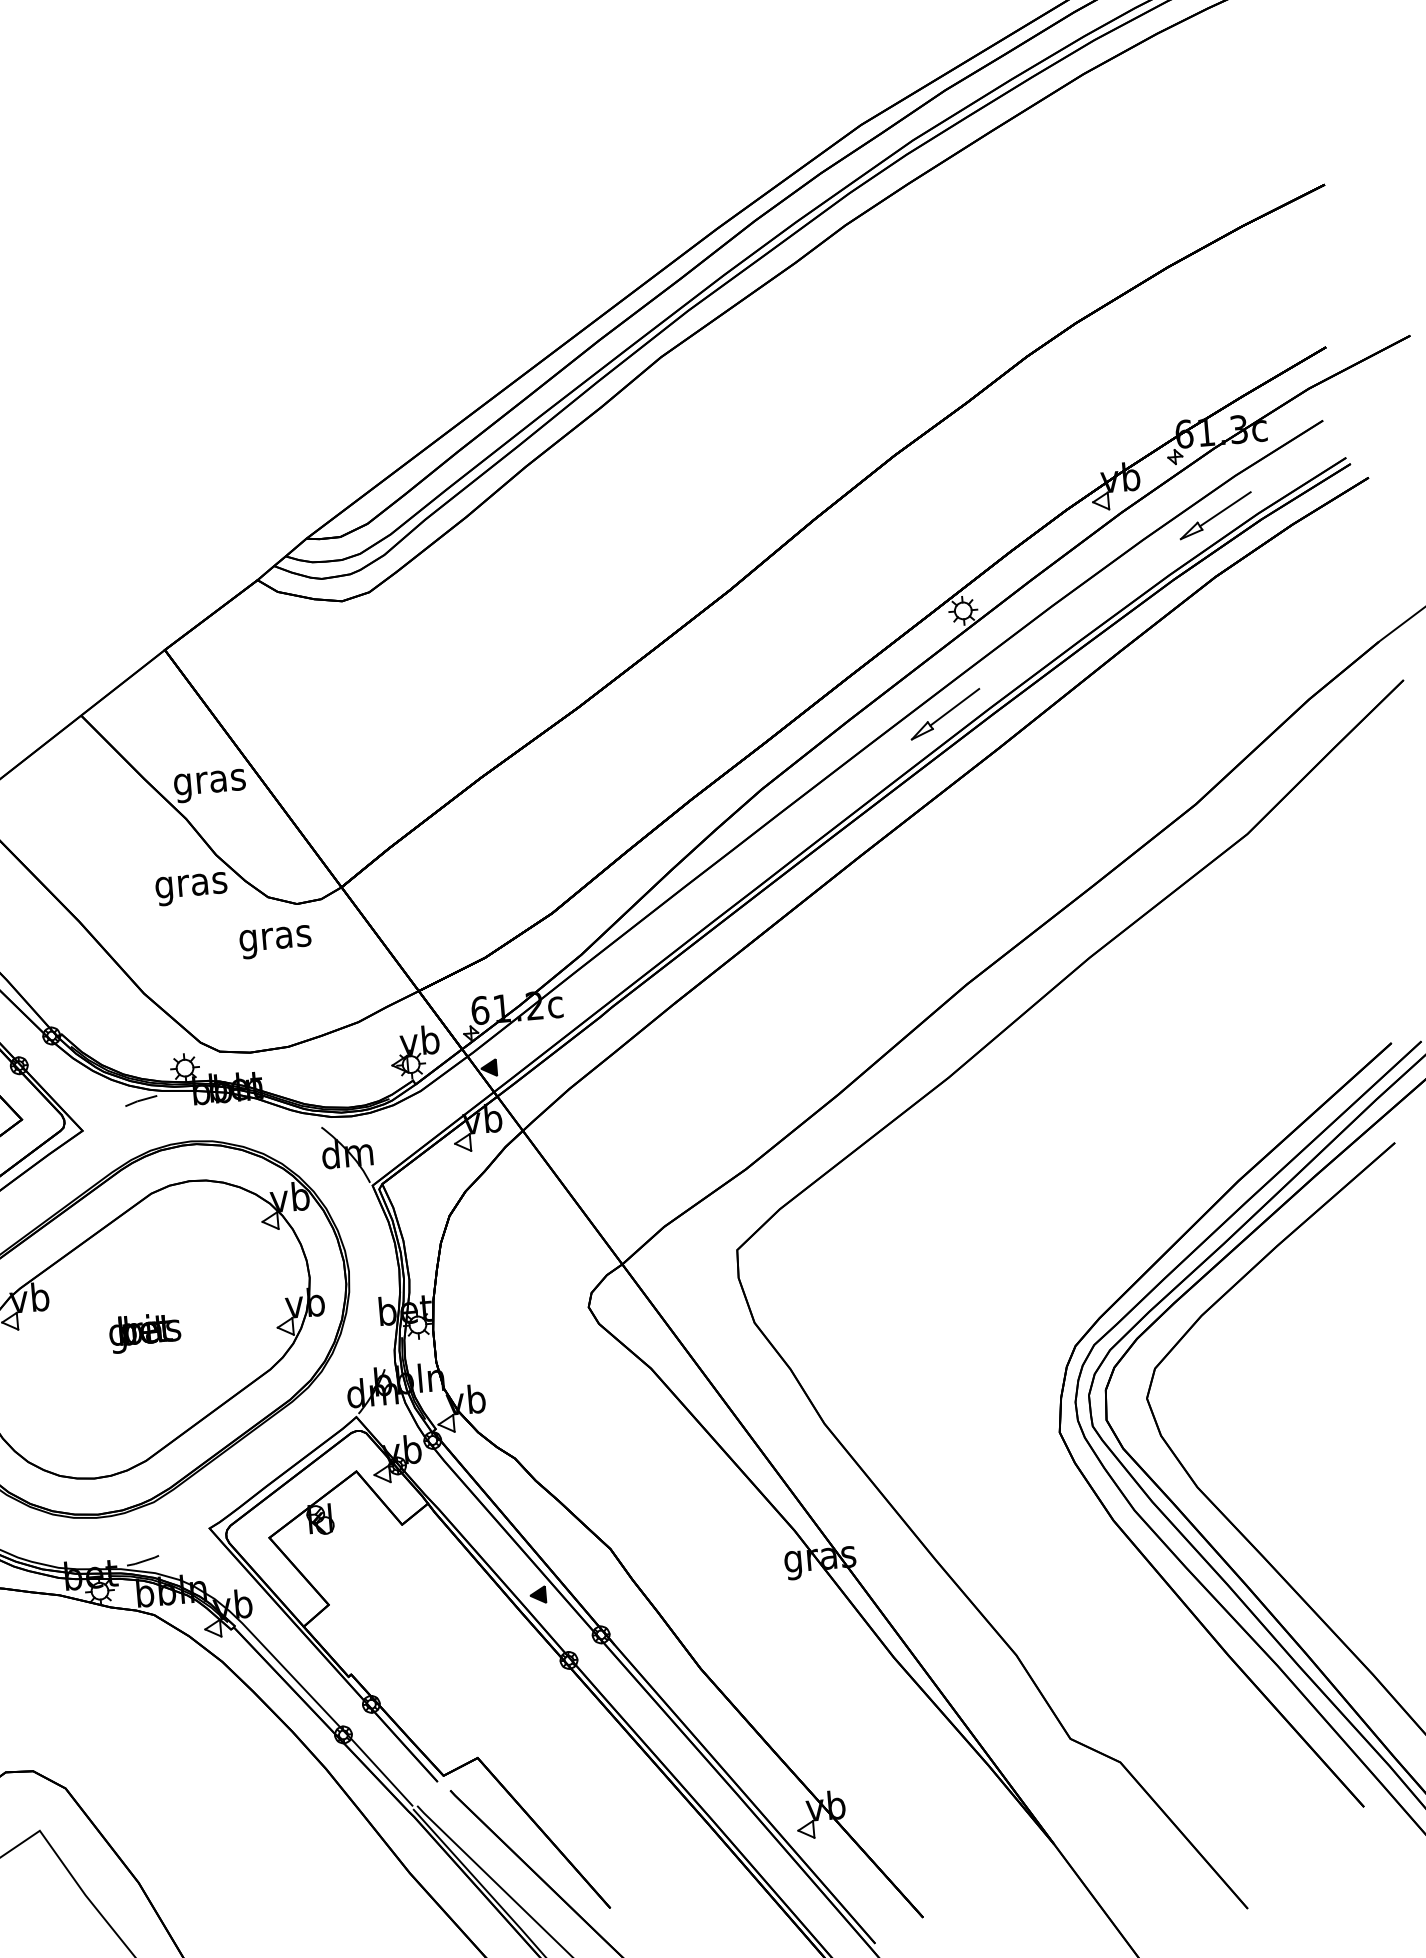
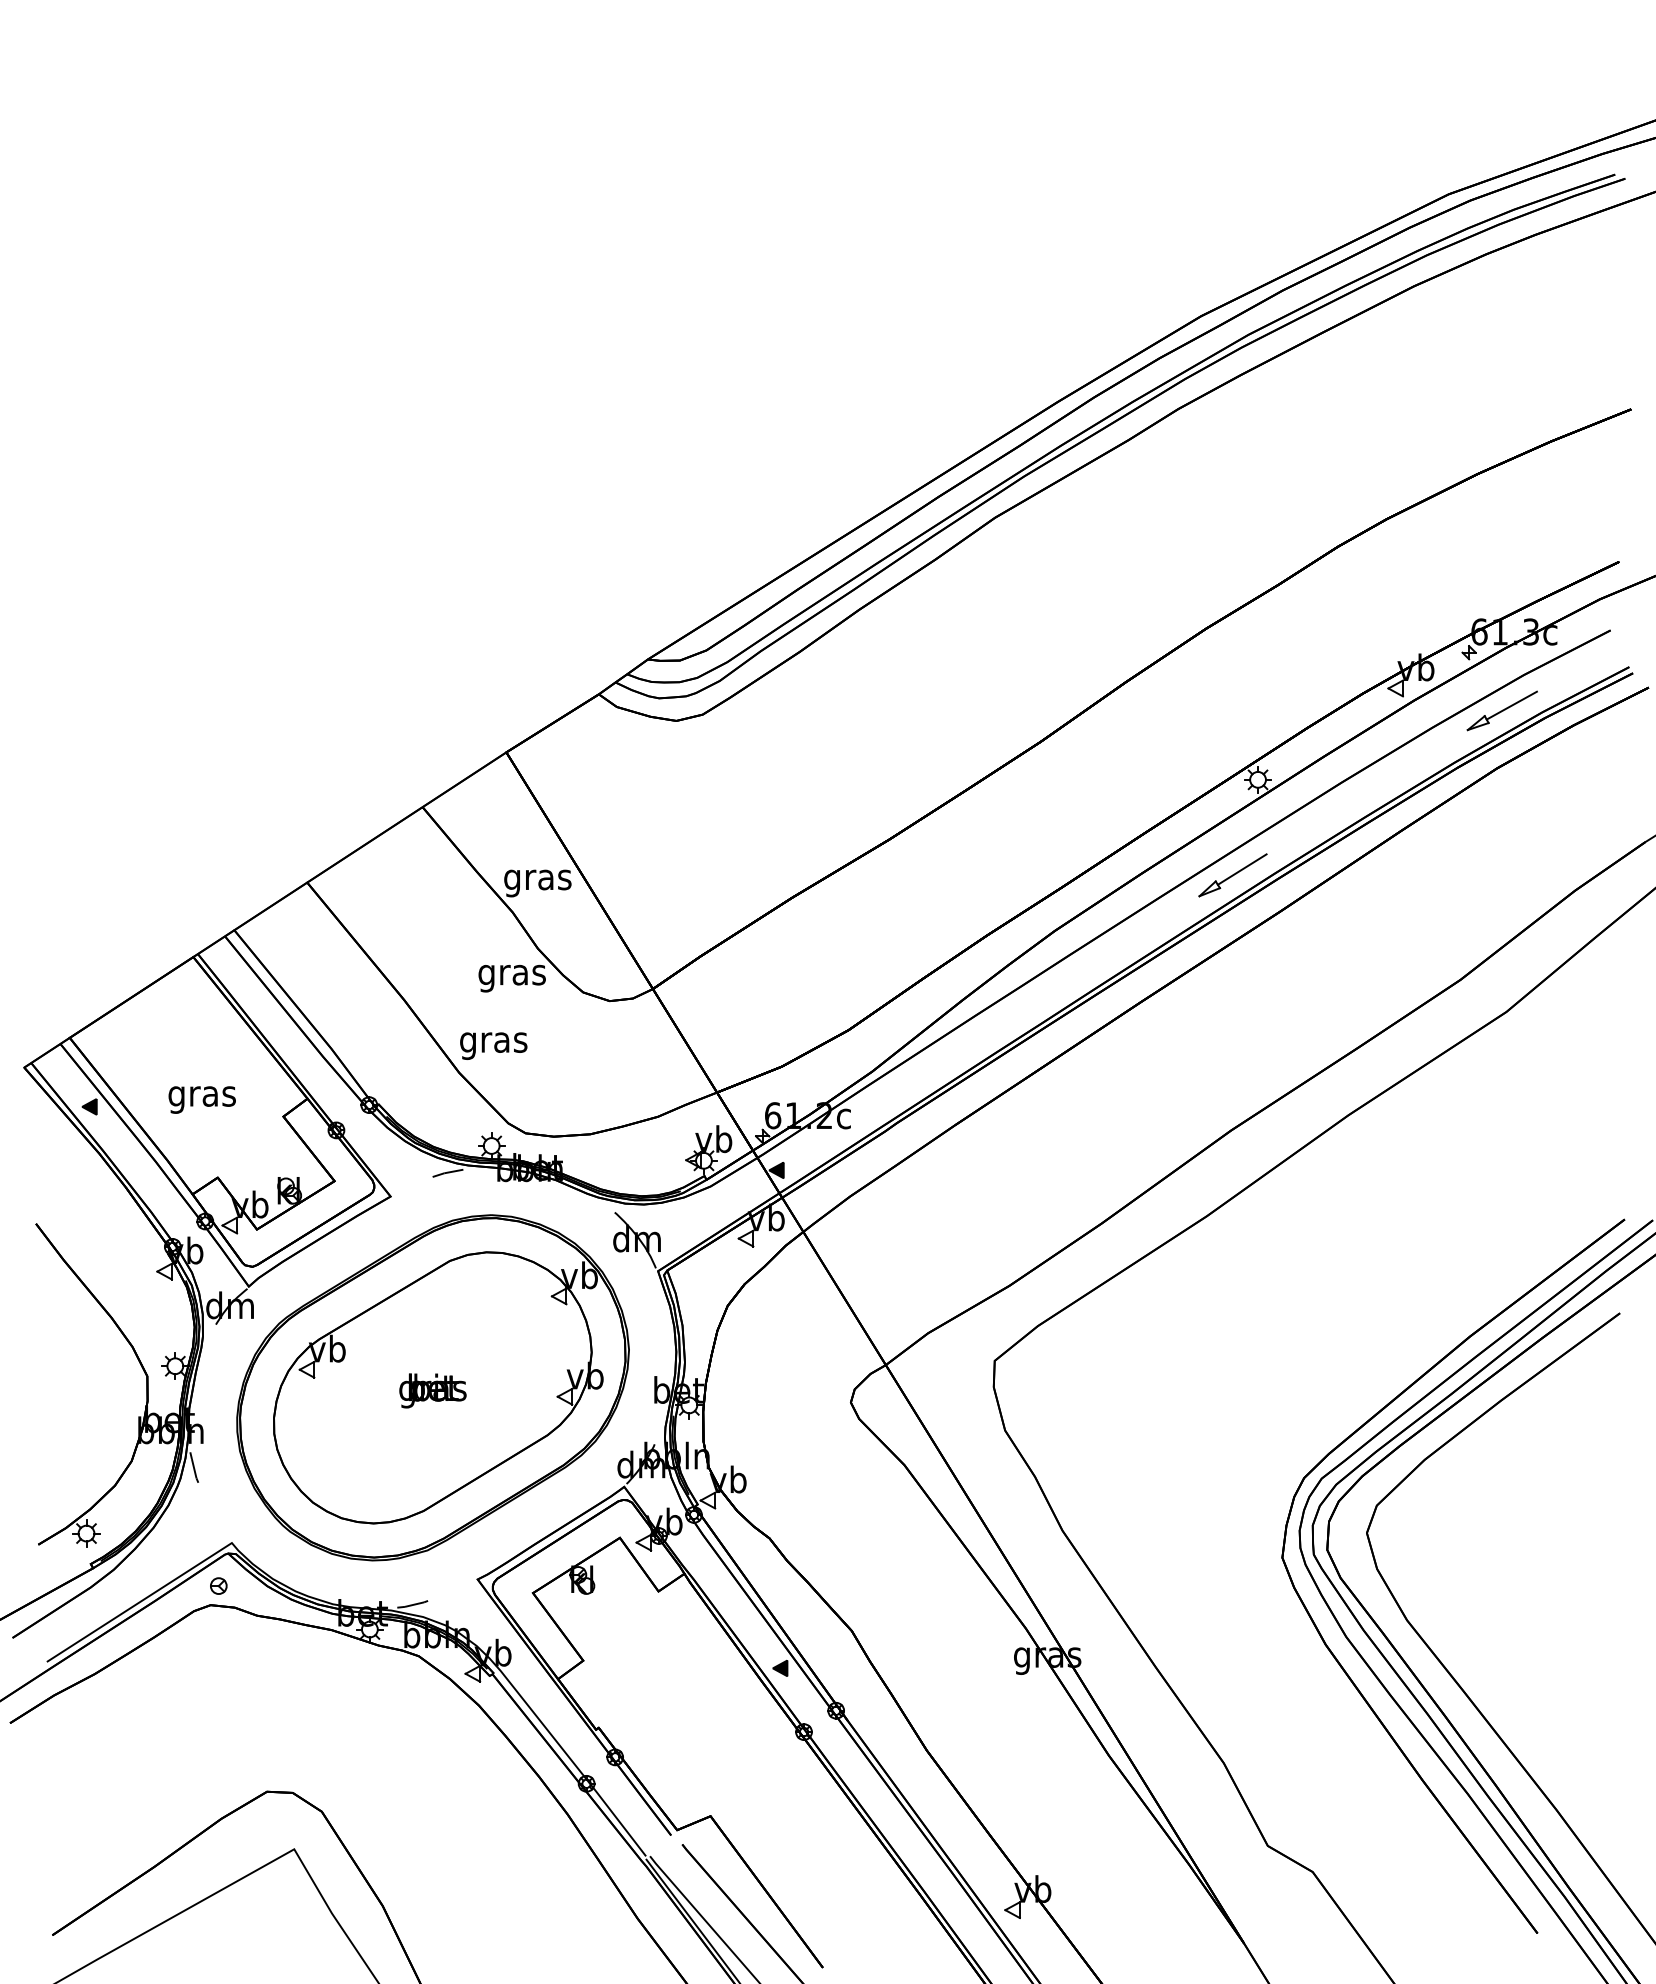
text: (275, 941) -> (493, 1045), moved

